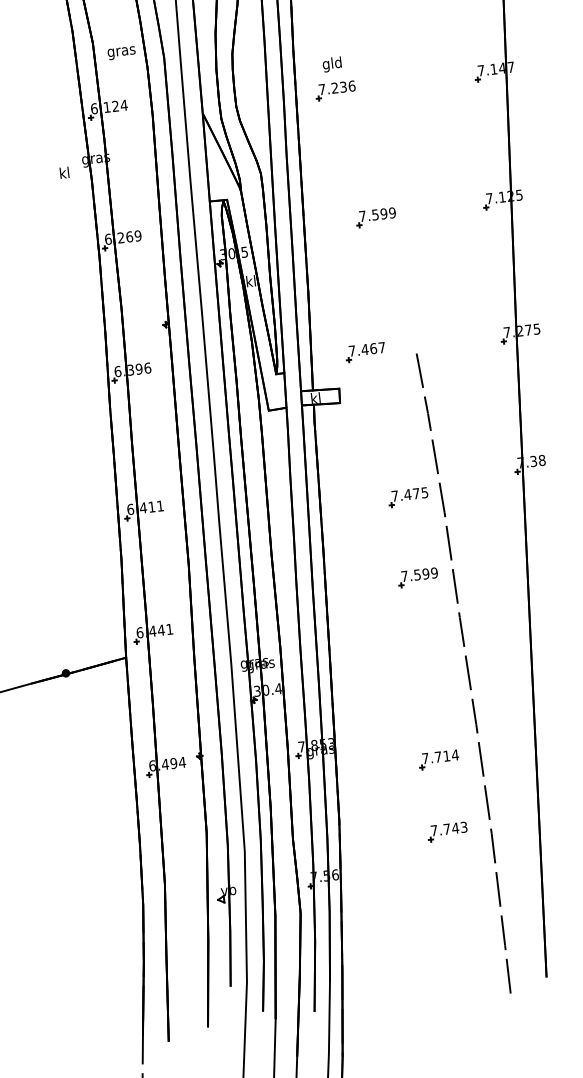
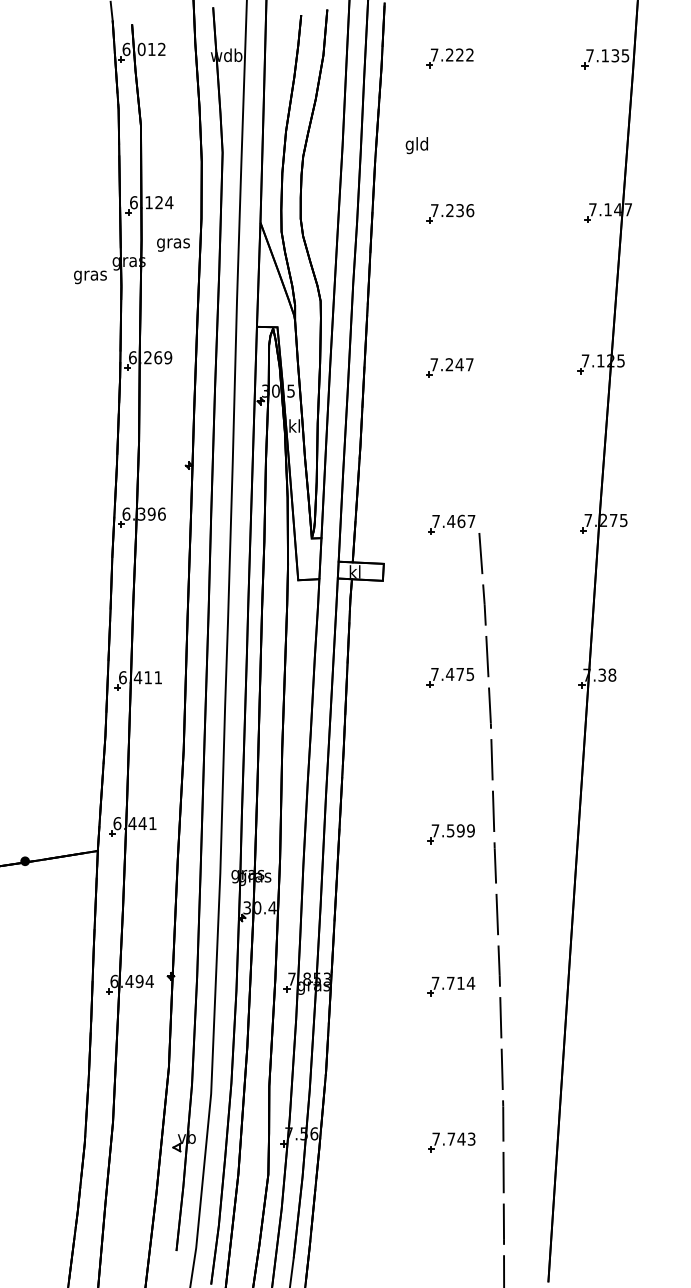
text: (121, 52) -> (173, 244), moved
text: (331, 64) -> (416, 145), moved
part: (335, 90) -> (450, 213), moved
text: (64, 174) -> (90, 275), kl -> gras
text: (383, 213) -> (459, 364), 7.599 -> 7.247
part: (365, 352) -> (451, 524), moved
part: (407, 497) -> (449, 677), moved
part: (417, 578) -> (450, 834), moved
part: (439, 759) -> (451, 986), moved
part: (447, 832) -> (451, 1142), moved

